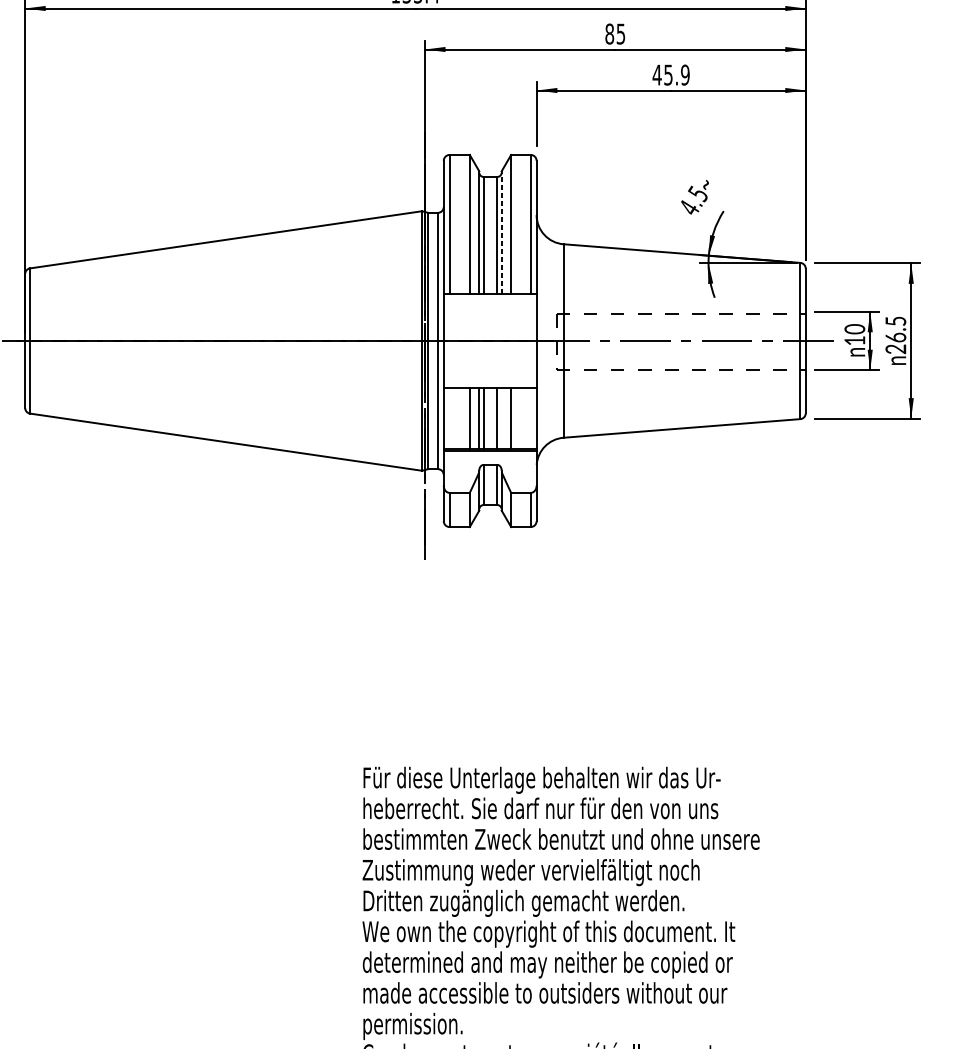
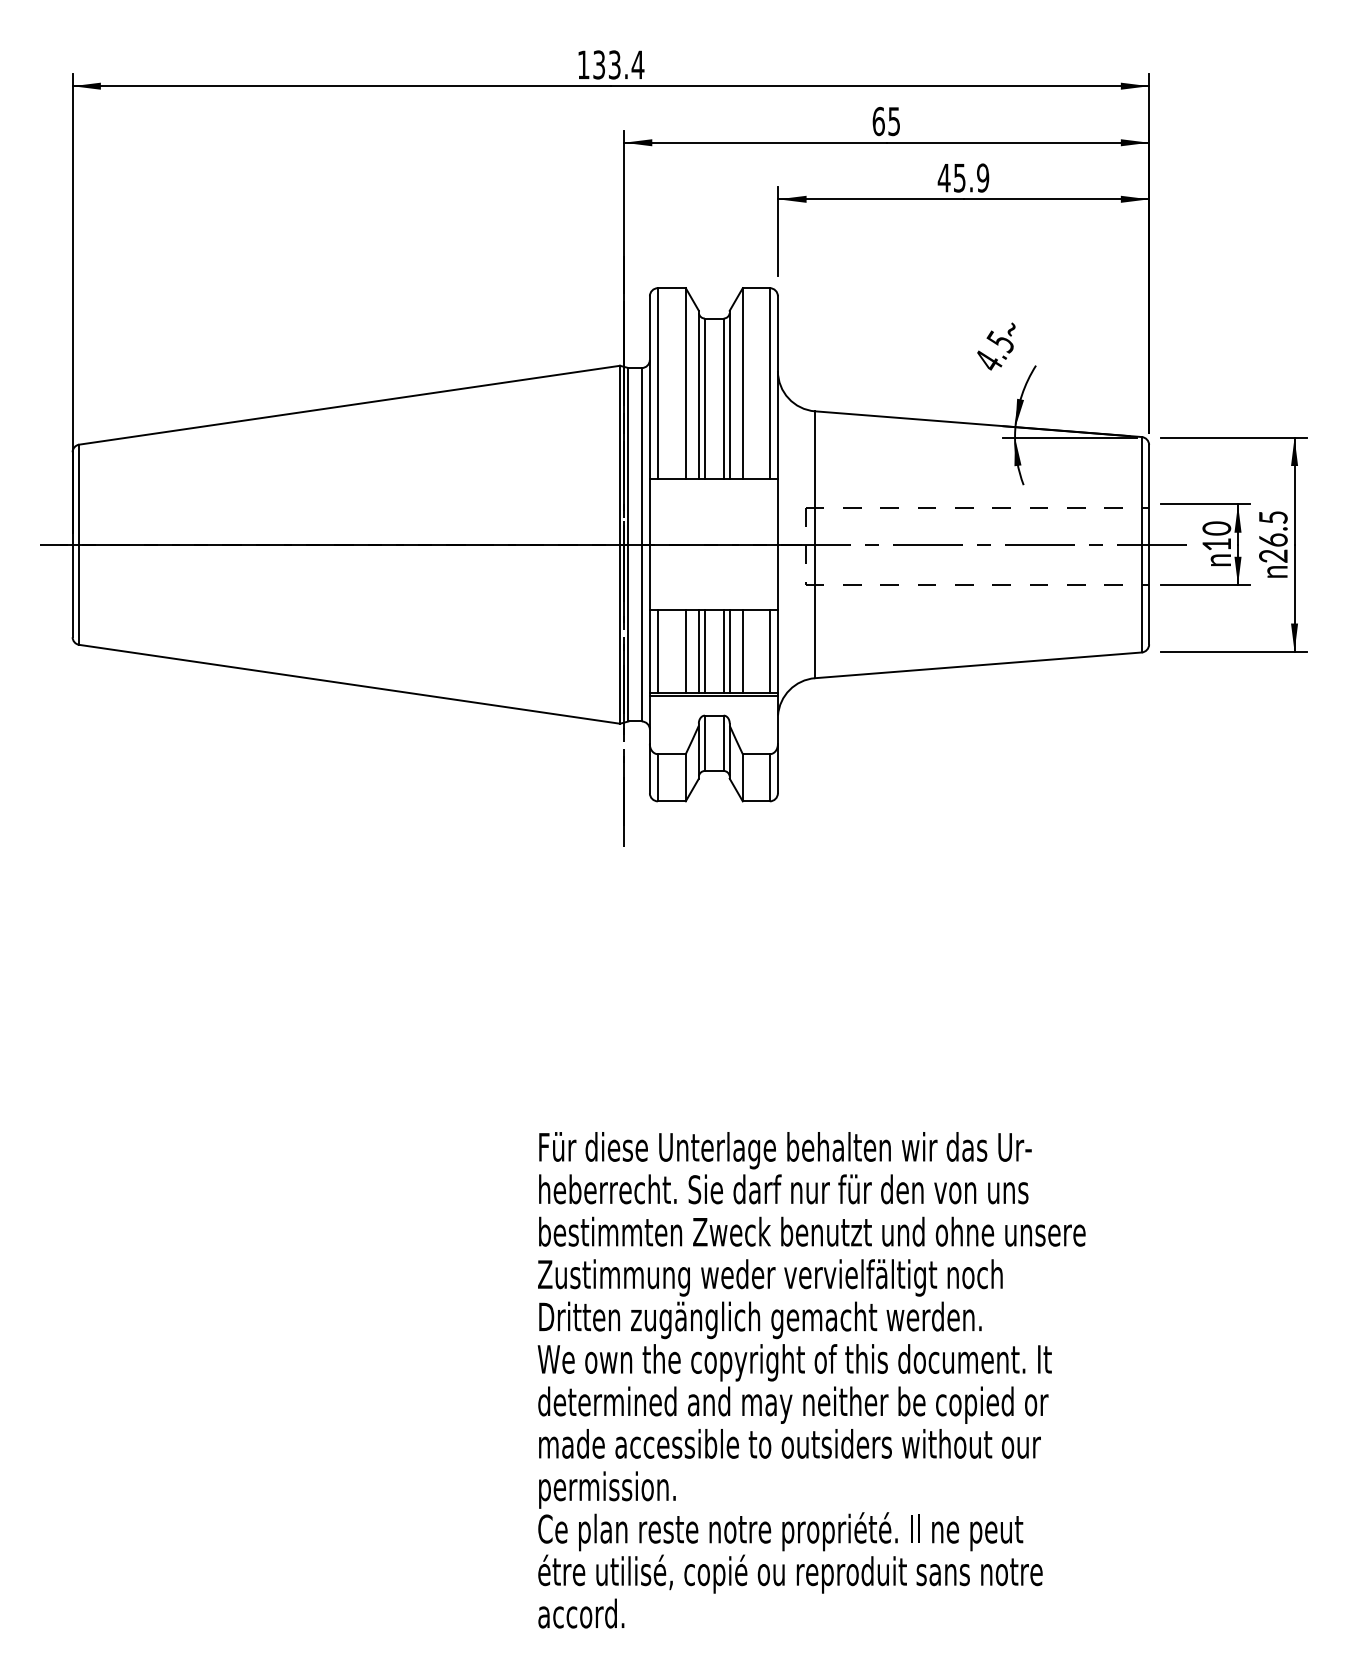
text: (609, 33) -> (878, 120), 85 -> 65
line: (501, 232) -> (729, 394), dashed -> solid
line: (449, 418) -> (657, 651), added
line: (501, 418) -> (729, 651), added
line: (530, 418) -> (769, 651), added

